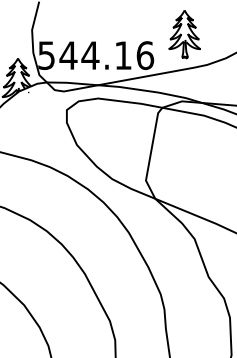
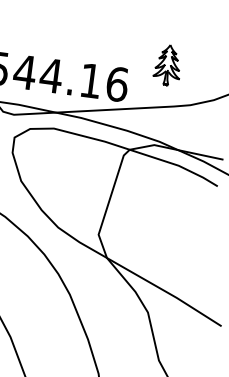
part: (184, 34) -> (167, 65), size x0.7

